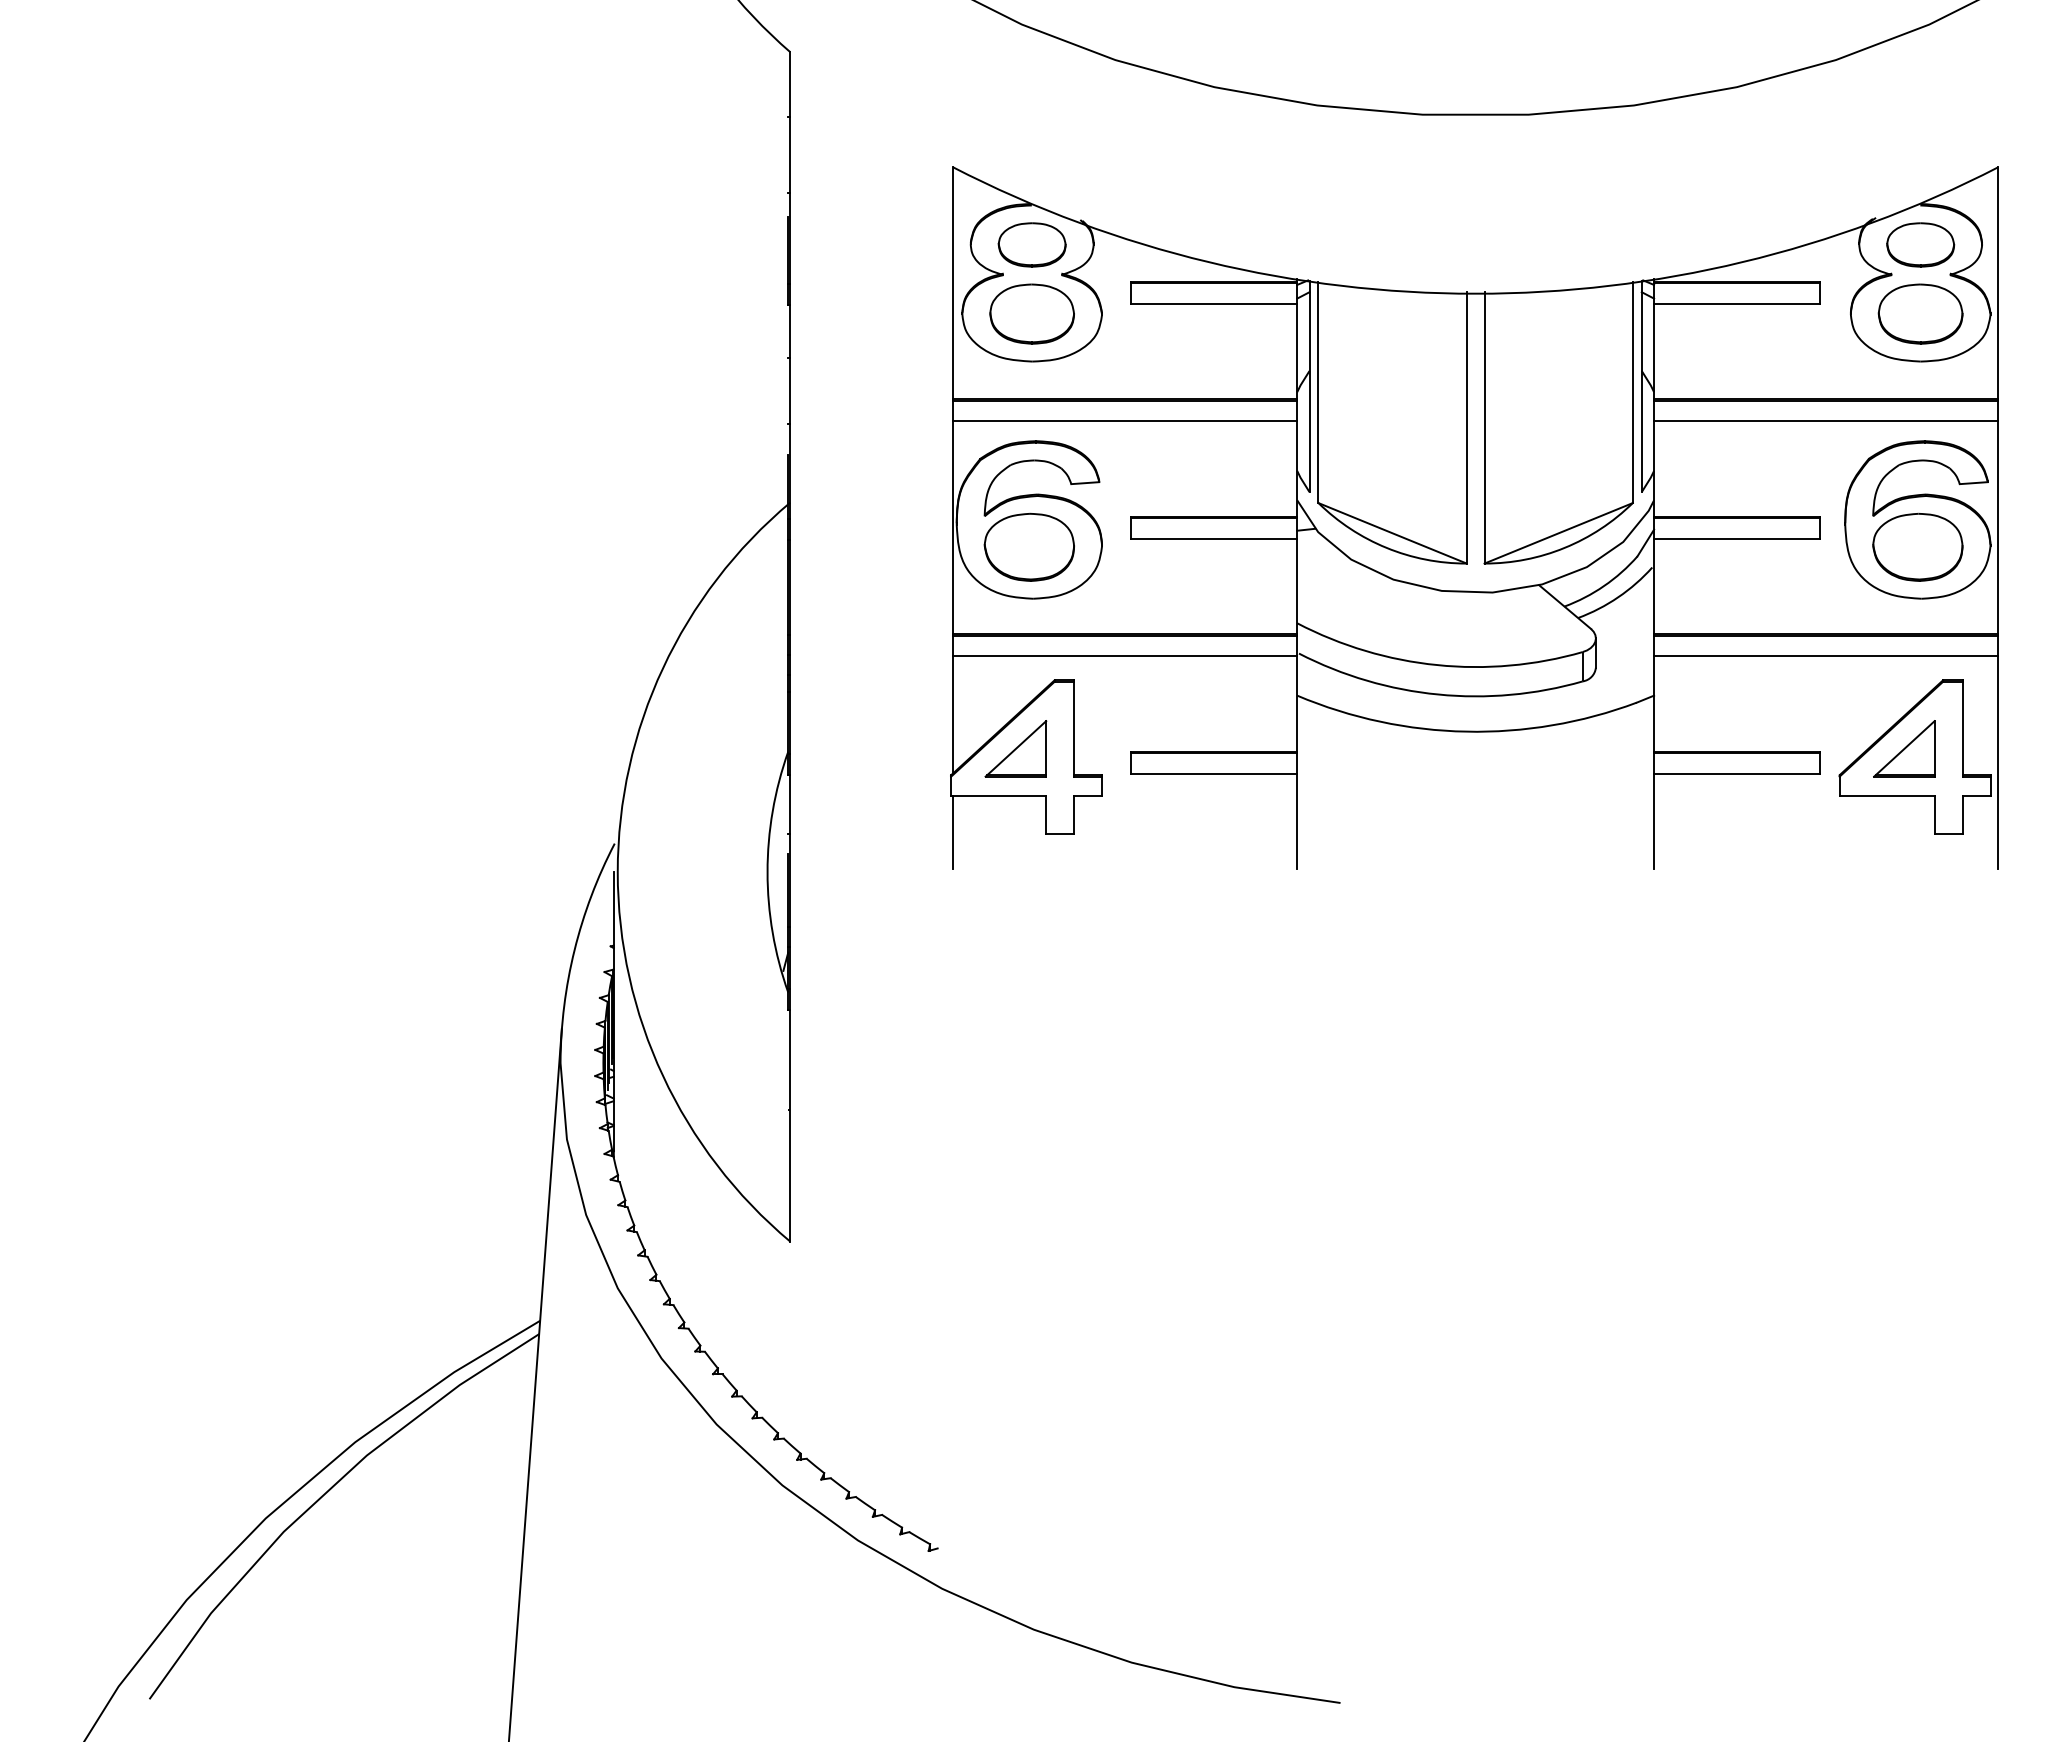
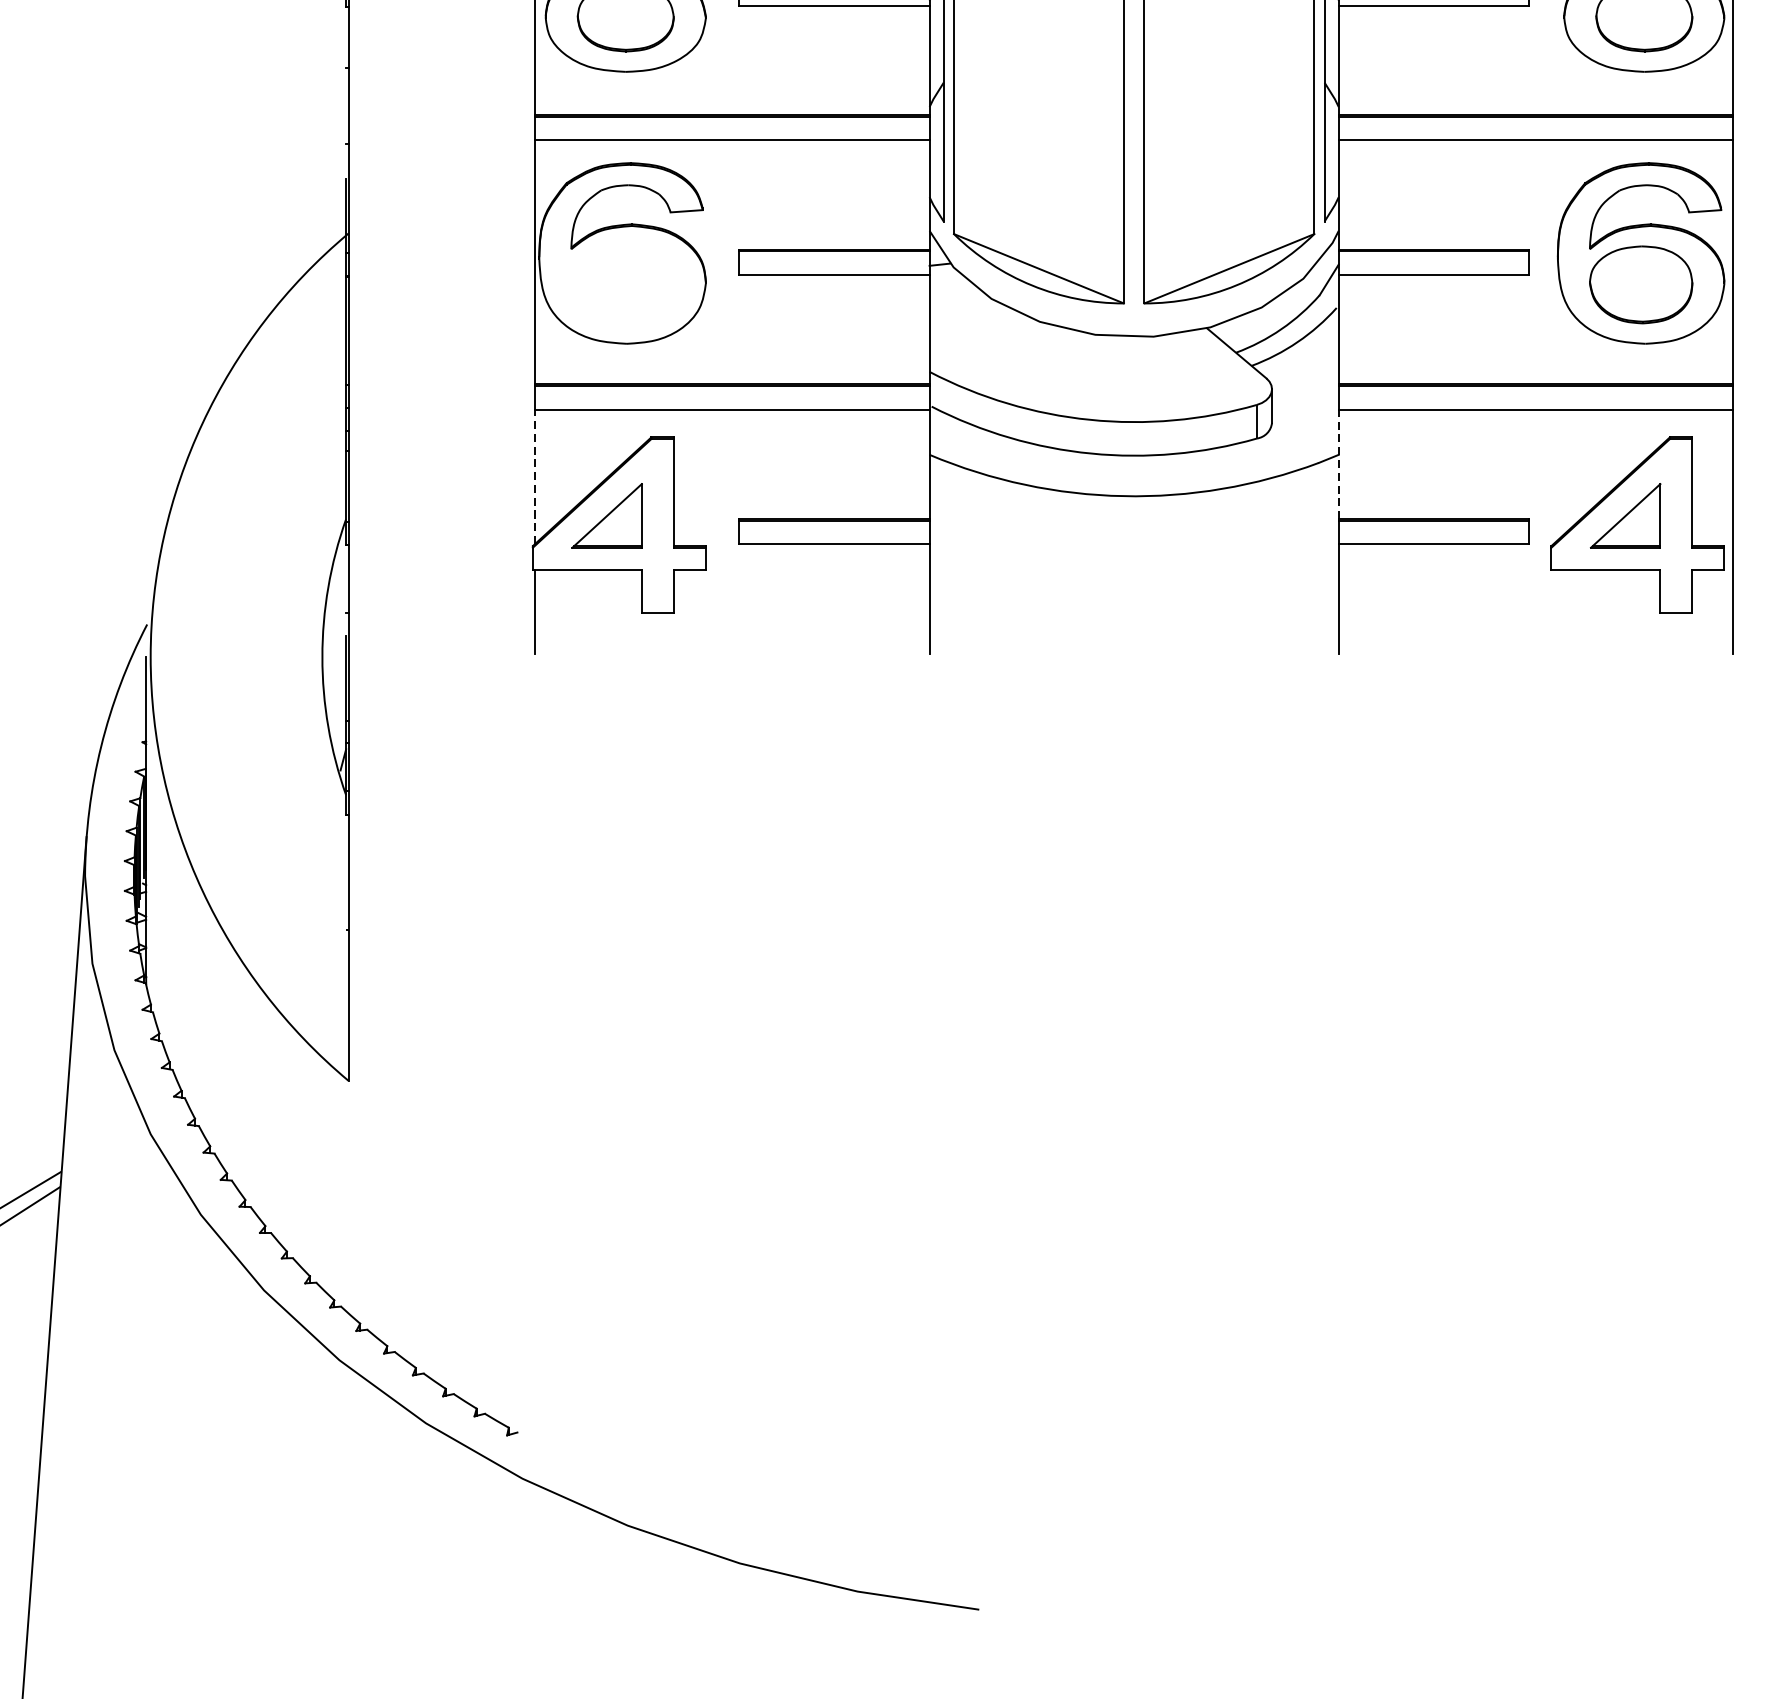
part: (1028, 546) -> (621, 283), removed
line: (1654, 703) -> (1339, 463), solid -> dashed
line: (953, 714) -> (535, 476), solid -> dashed

